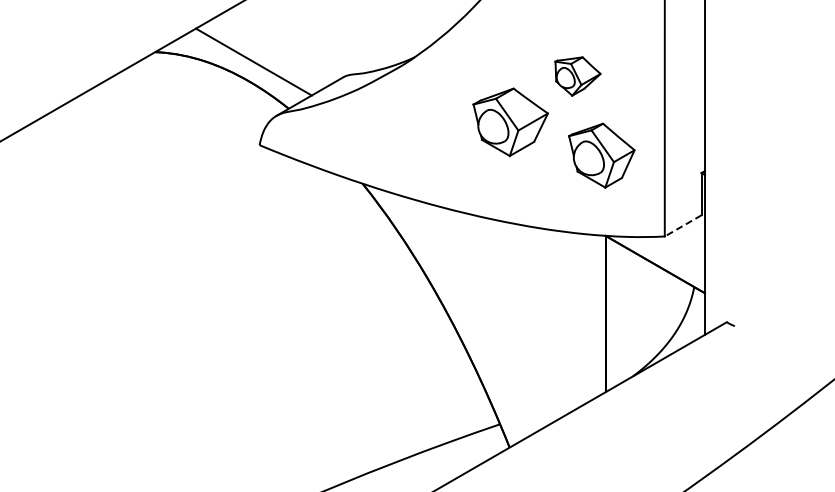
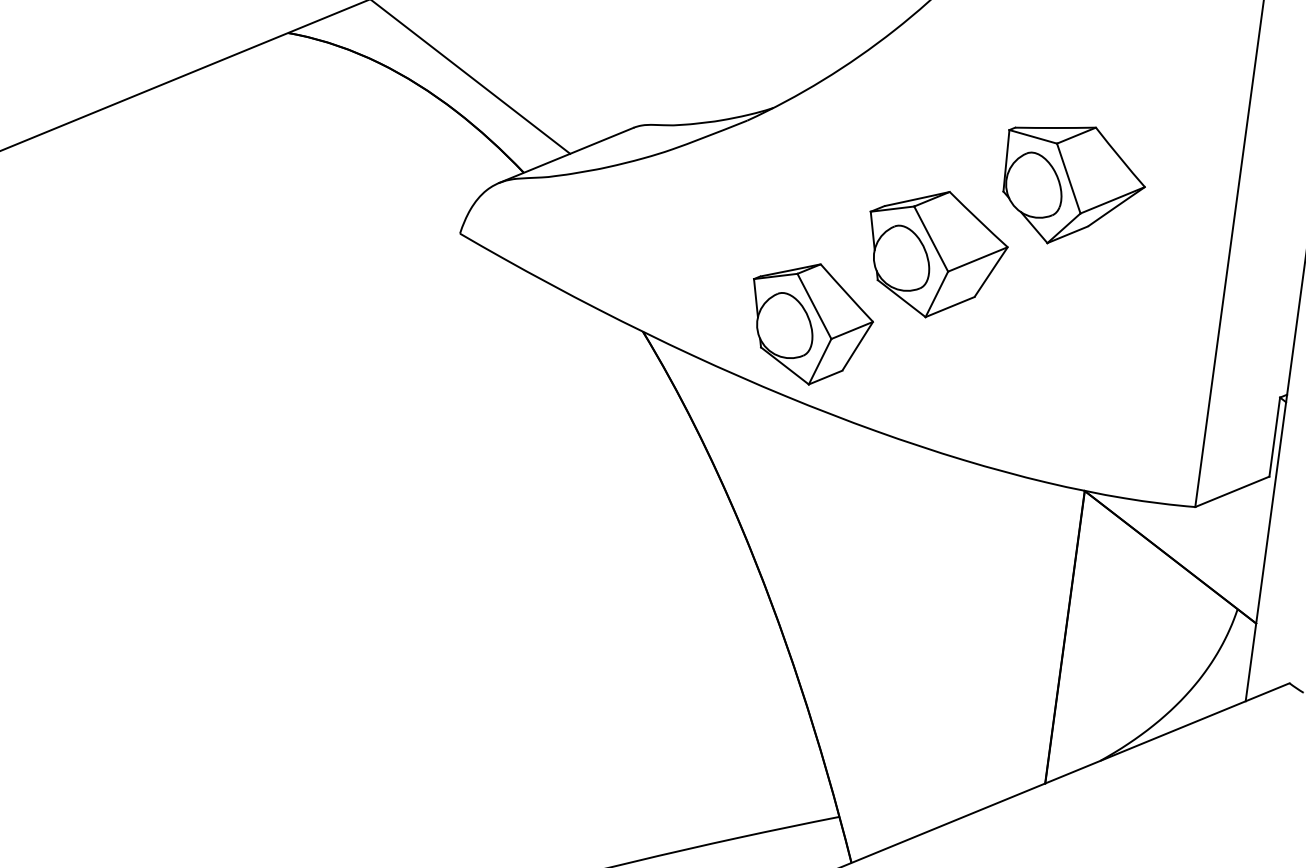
part: (577, 76) -> (1072, 185), size x1.67
part: (601, 155) -> (809, 323), moved
line: (682, 226) -> (1230, 492), dashed -> solid

